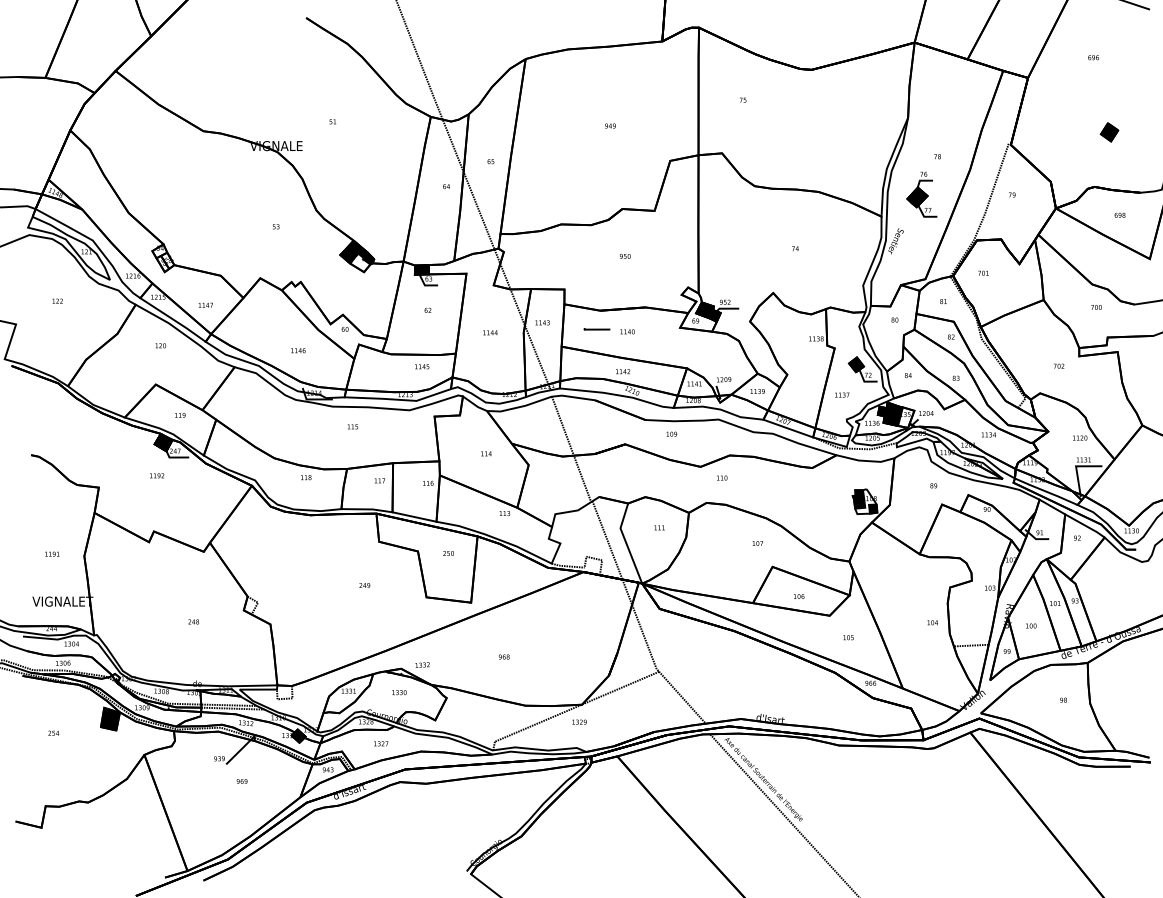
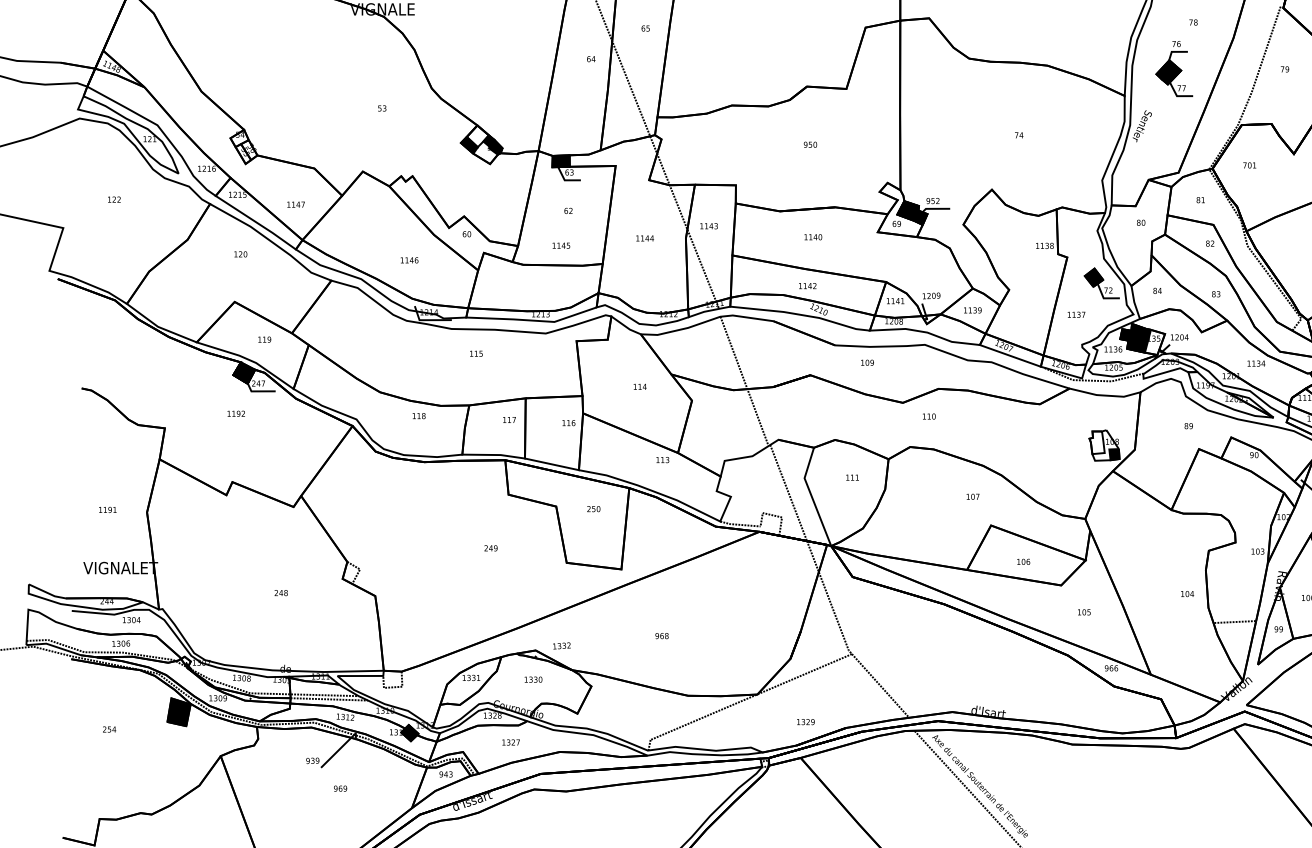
fill: (354, 249) -> (478, 136), removed
line: (596, 329) -> (775, 234), removed
text: (422, 366) -> (561, 245), moved
fill: (858, 499) -> (1096, 442), removed
text: (579, 721) -> (805, 721), moved

